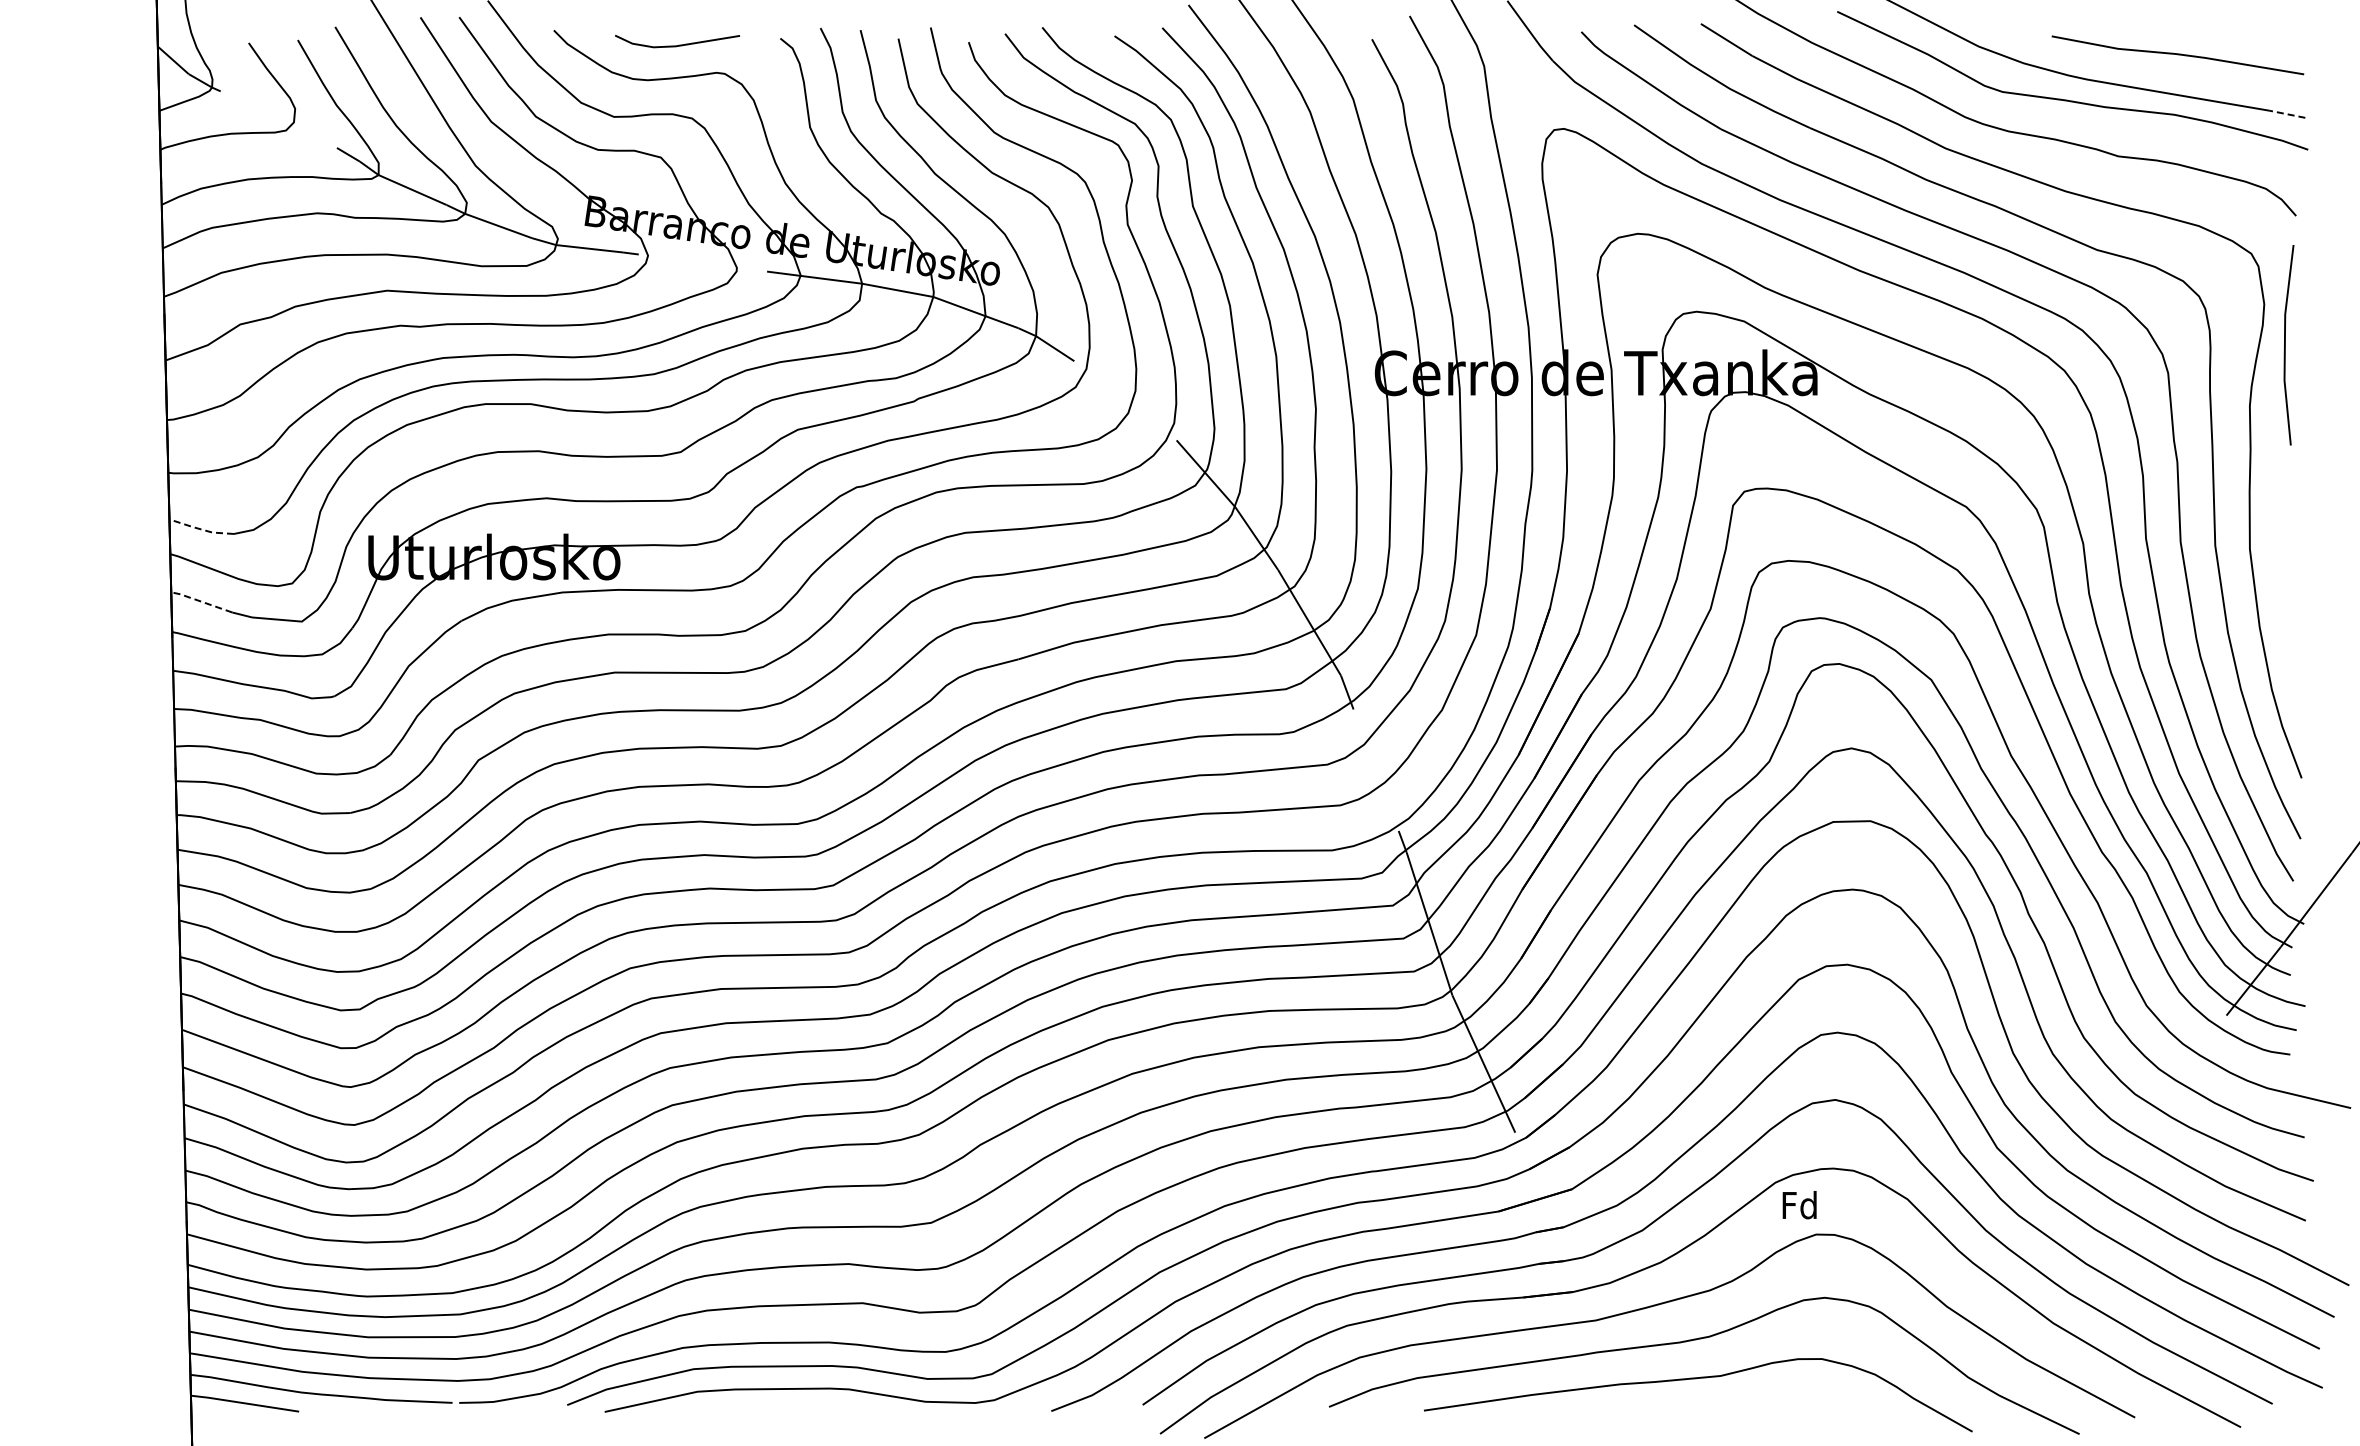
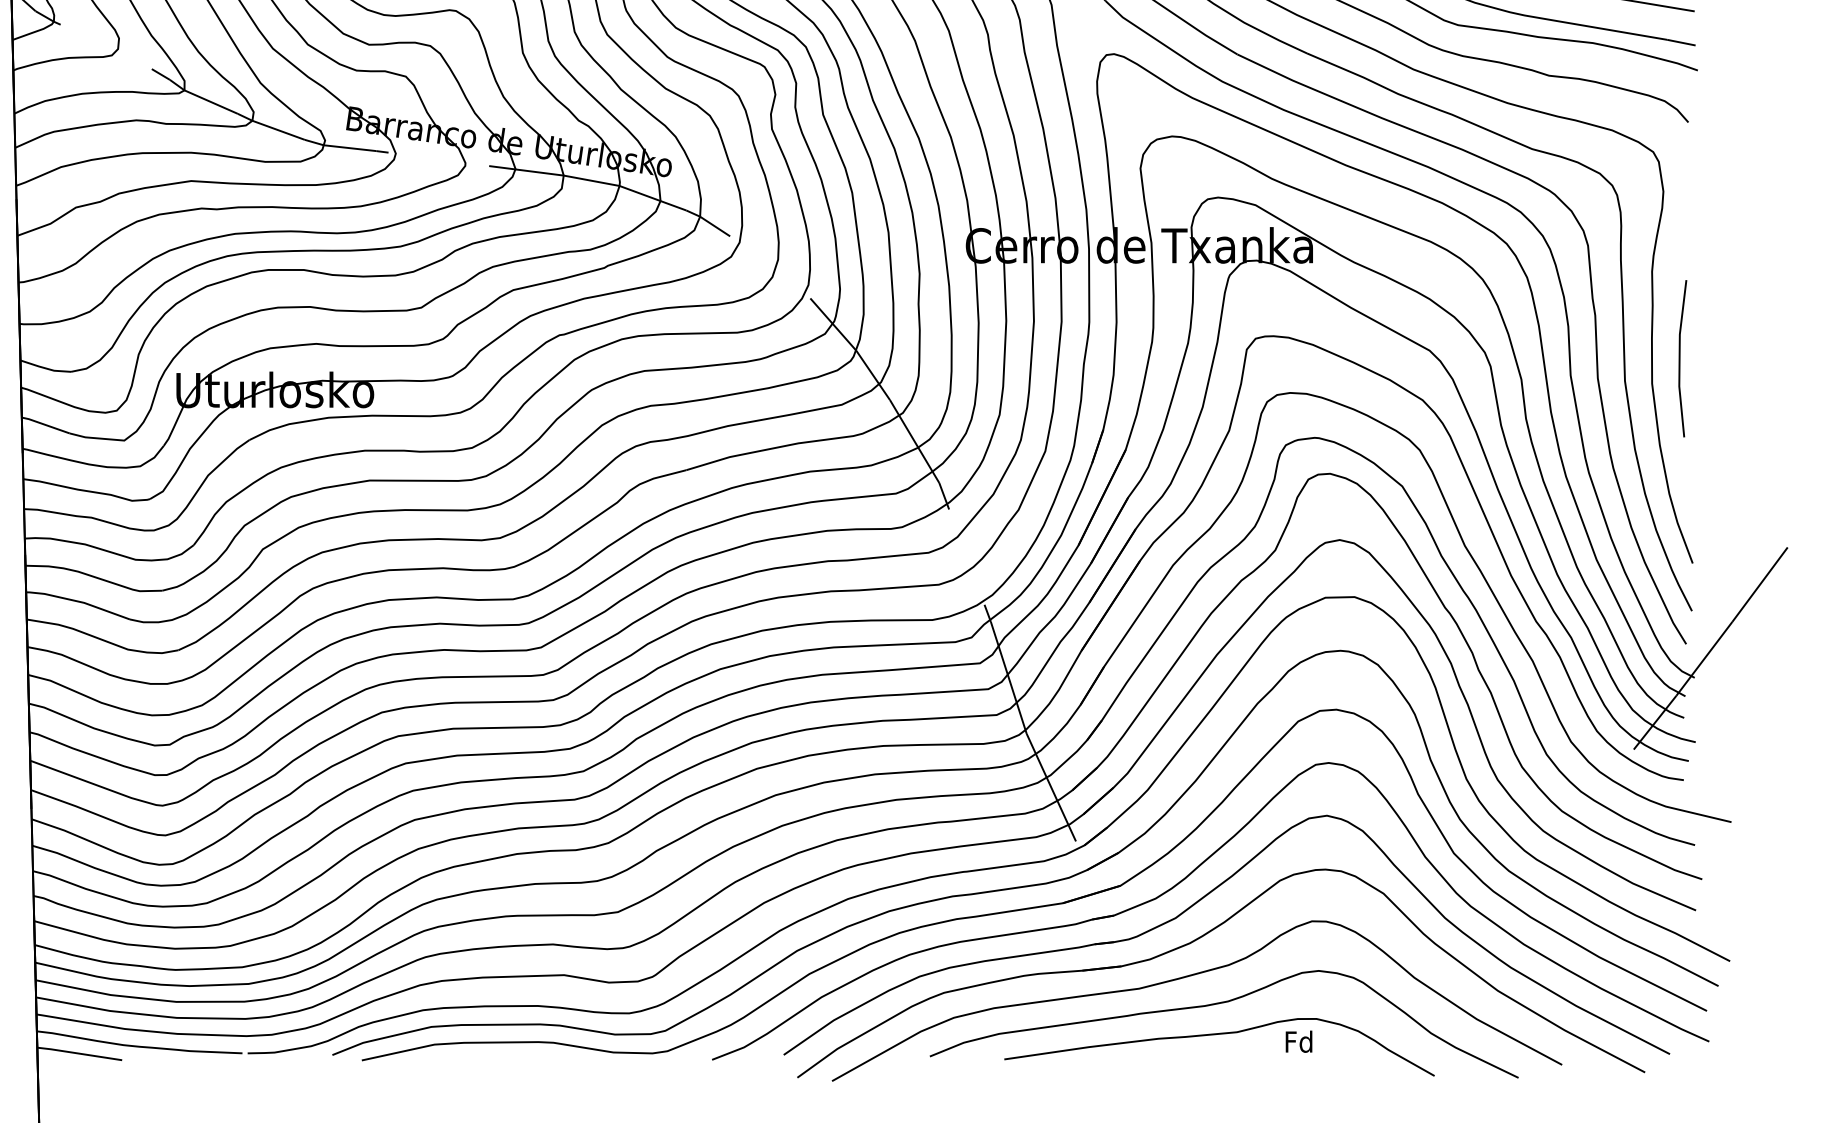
line: (2286, 114) -> (1680, 42), dashed -> solid
line: (2285, 345) -> (1680, 358), moved
line: (201, 529) -> (45, 368), dashed -> solid
line: (201, 601) -> (45, 424), dashed -> solid
text: (1799, 1205) -> (1298, 1042), moved

